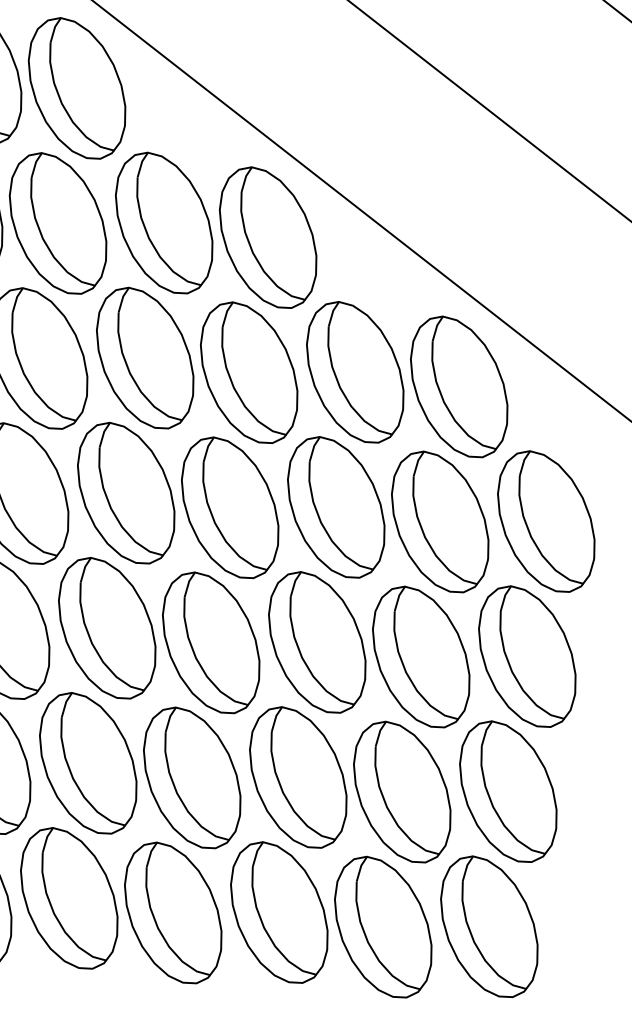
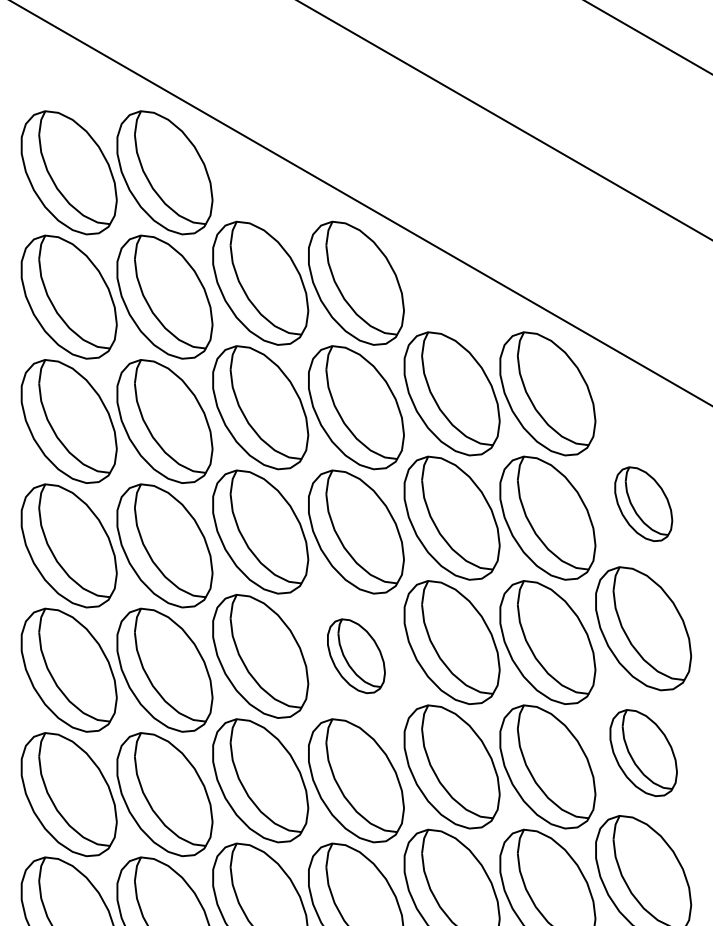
part: (546, 520) -> (643, 503), size x0.6
part: (211, 642) -> (356, 655), size x0.6
part: (508, 791) -> (643, 752), size x0.7

